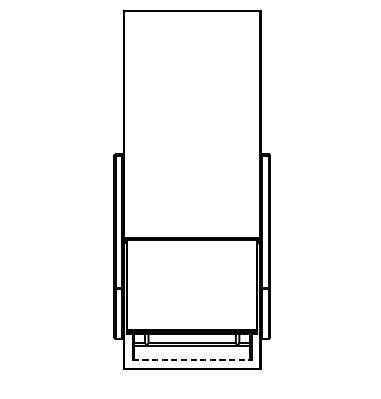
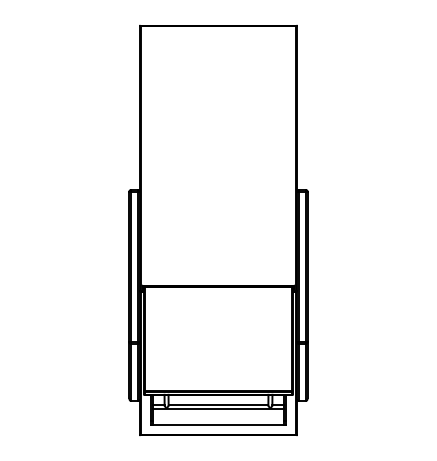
line: (192, 359) -> (218, 424), dashed -> solid

